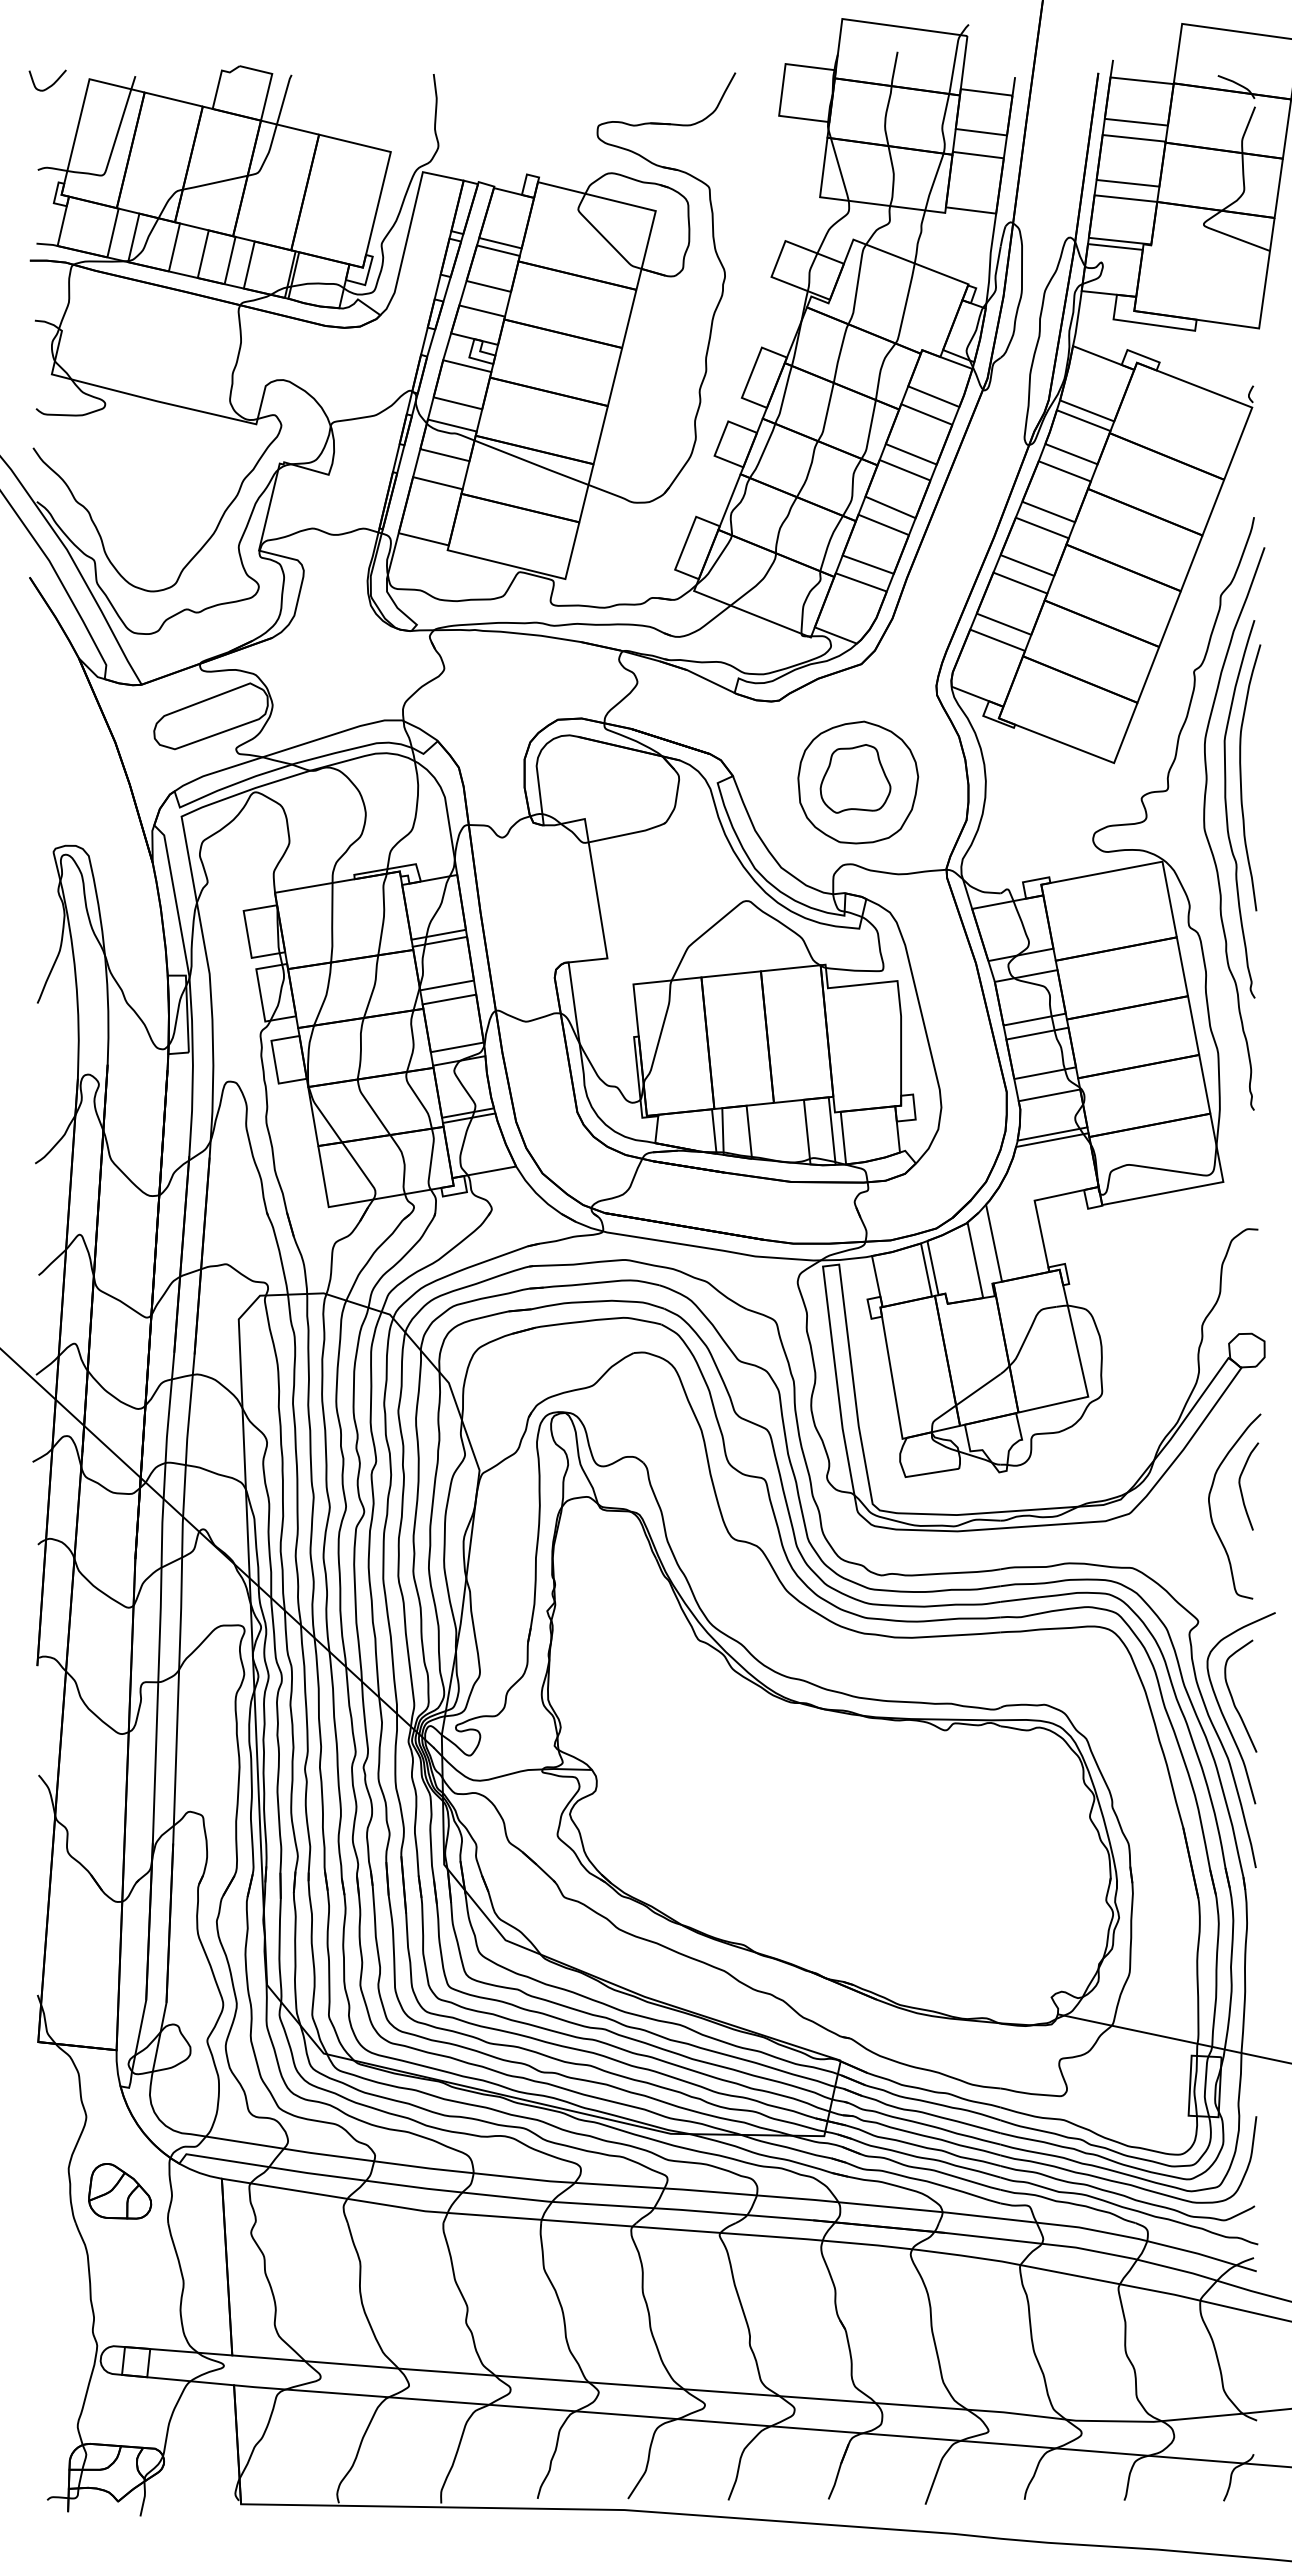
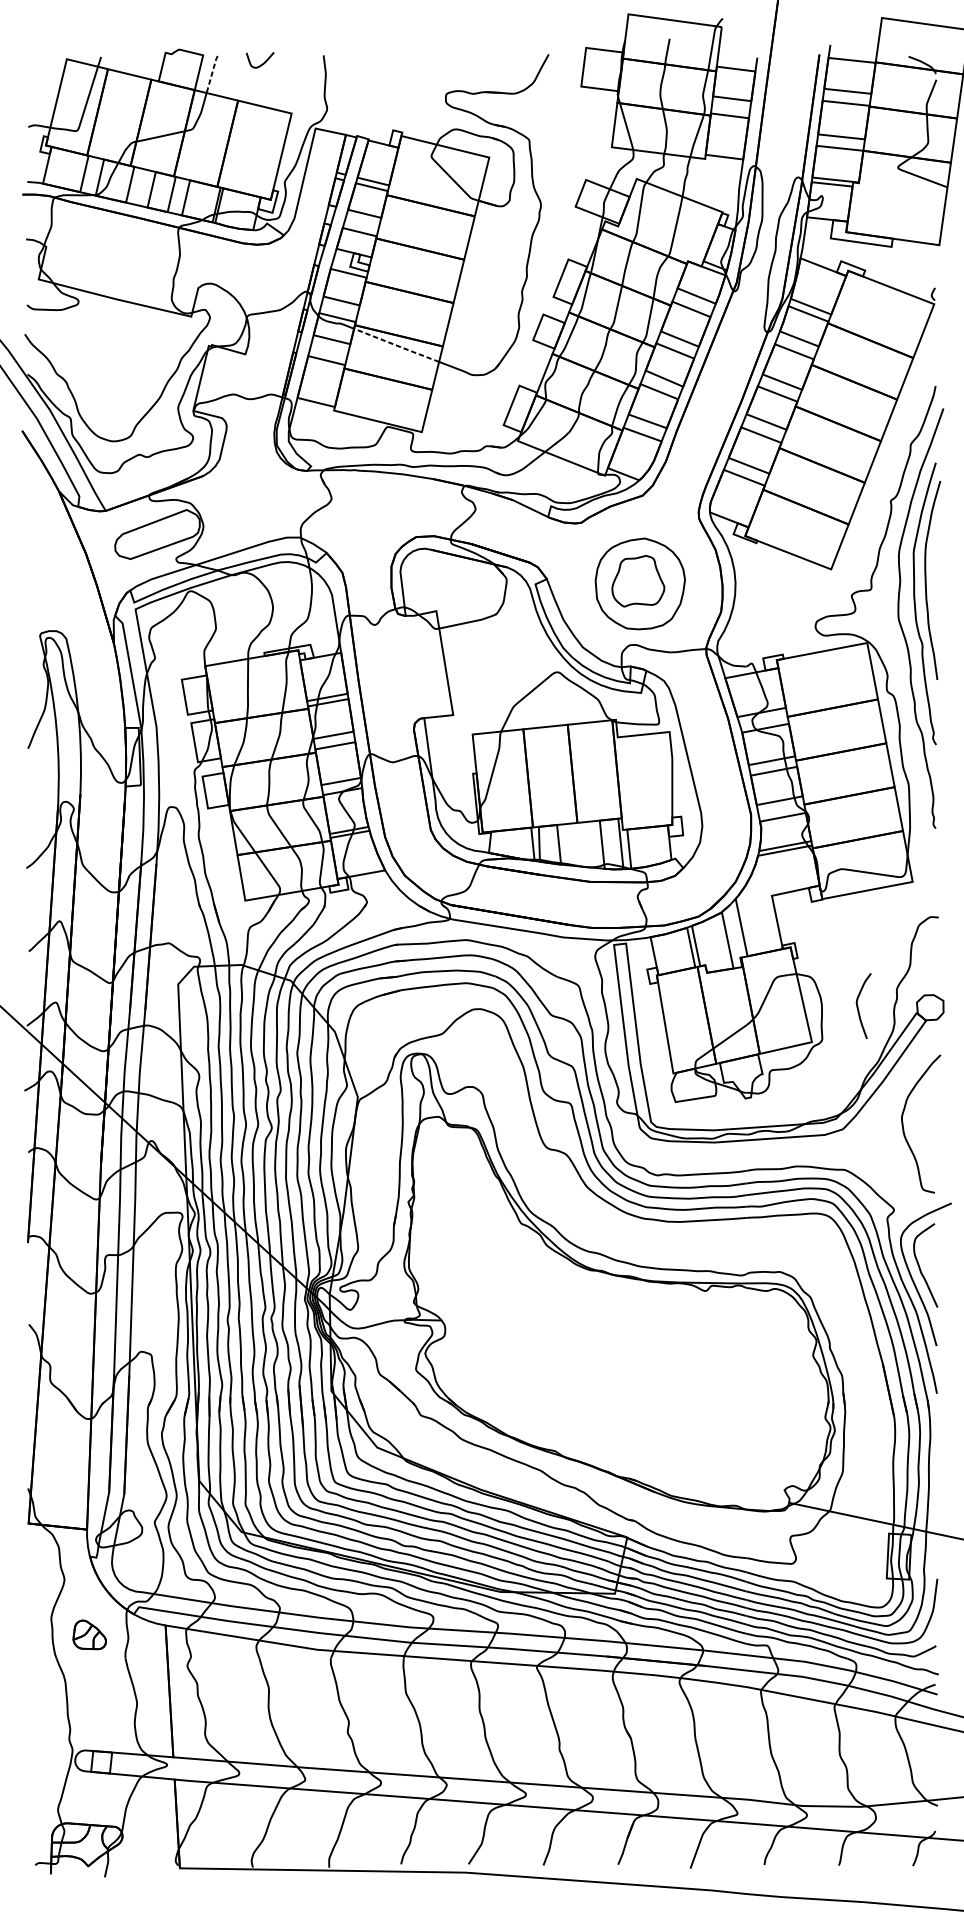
curve: (51, 84) -> (263, 63), moved
line: (284, 98) -> (212, 73), solid -> dashed
line: (531, 463) -> (396, 345), solid -> dashed
curve: (1241, 1487) -> (858, 1006), moved
part: (120, 2191) -> (89, 1635), size x0.7

